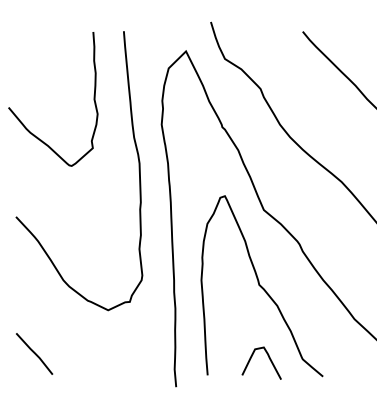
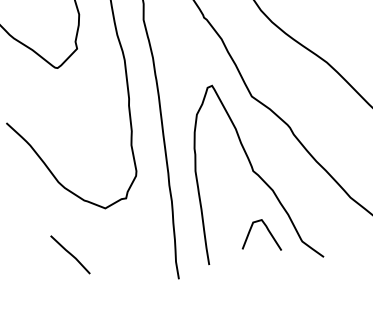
line: (34, 353) -> (70, 254), moved
curve: (268, 358) -> (267, 230), moved

